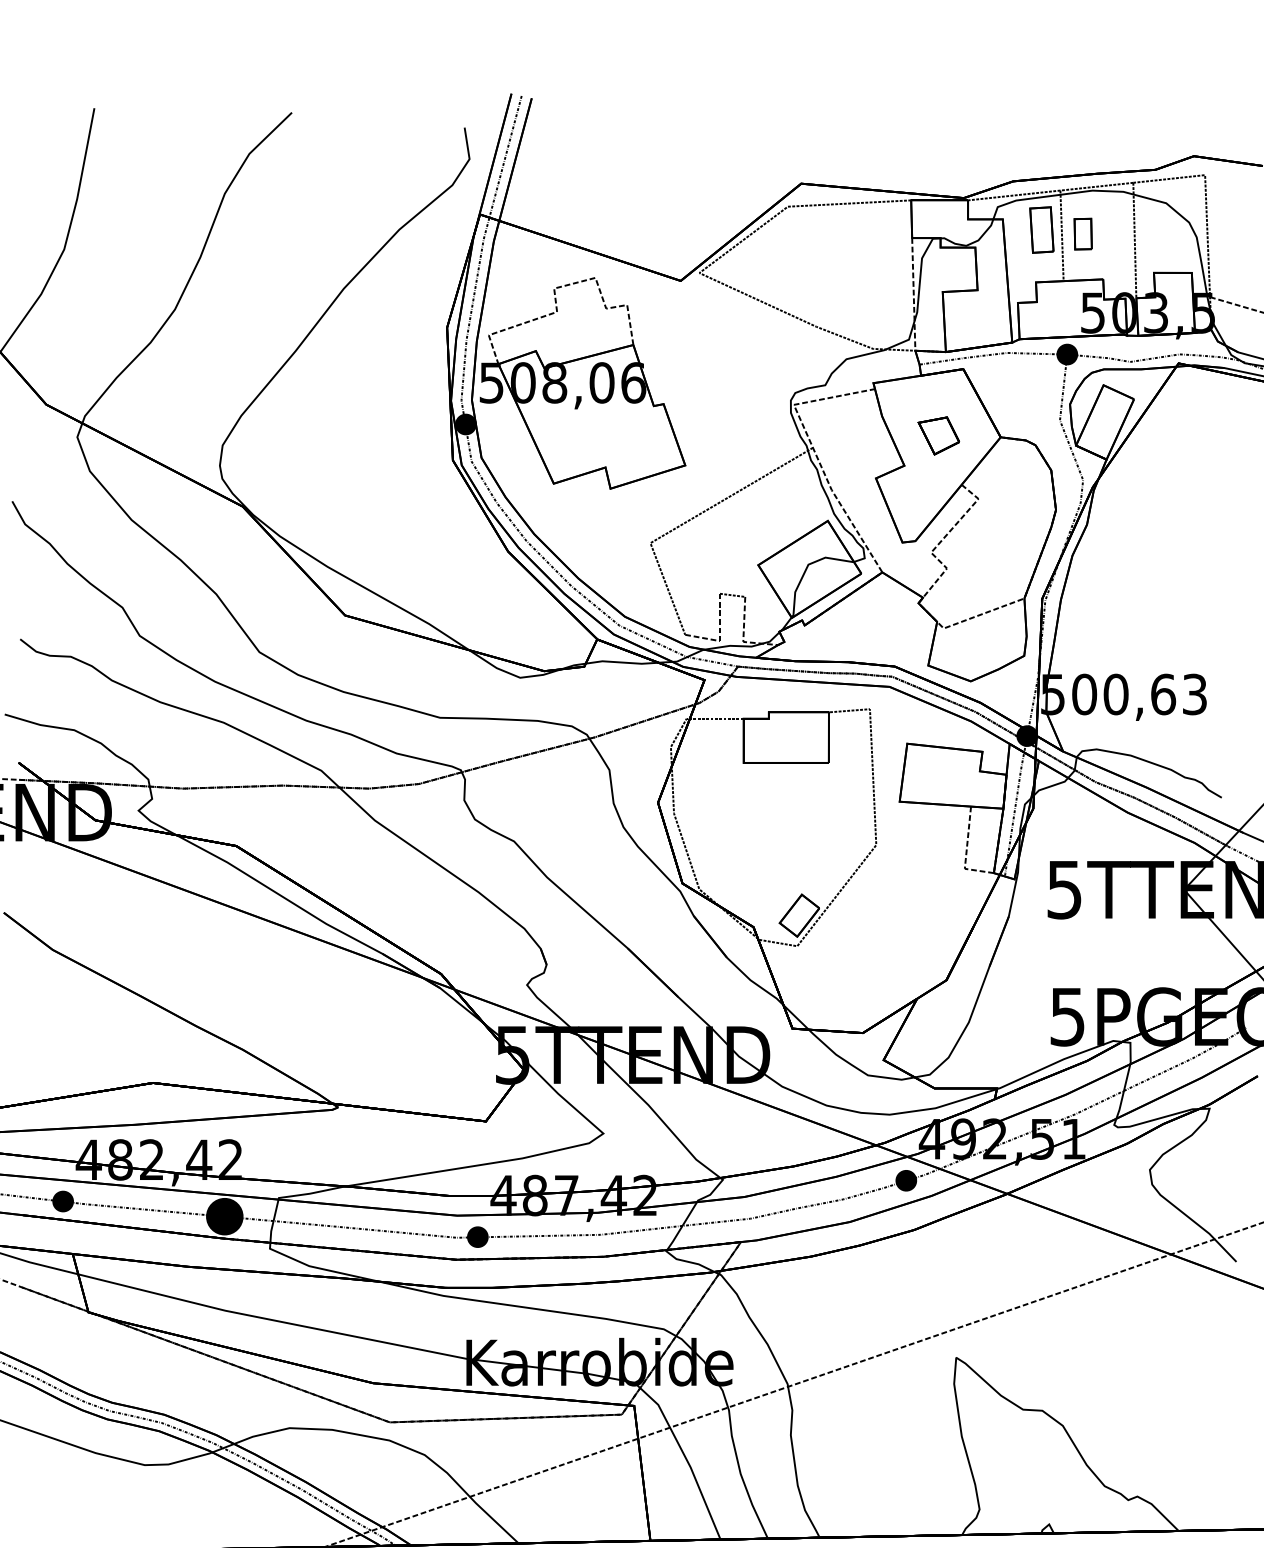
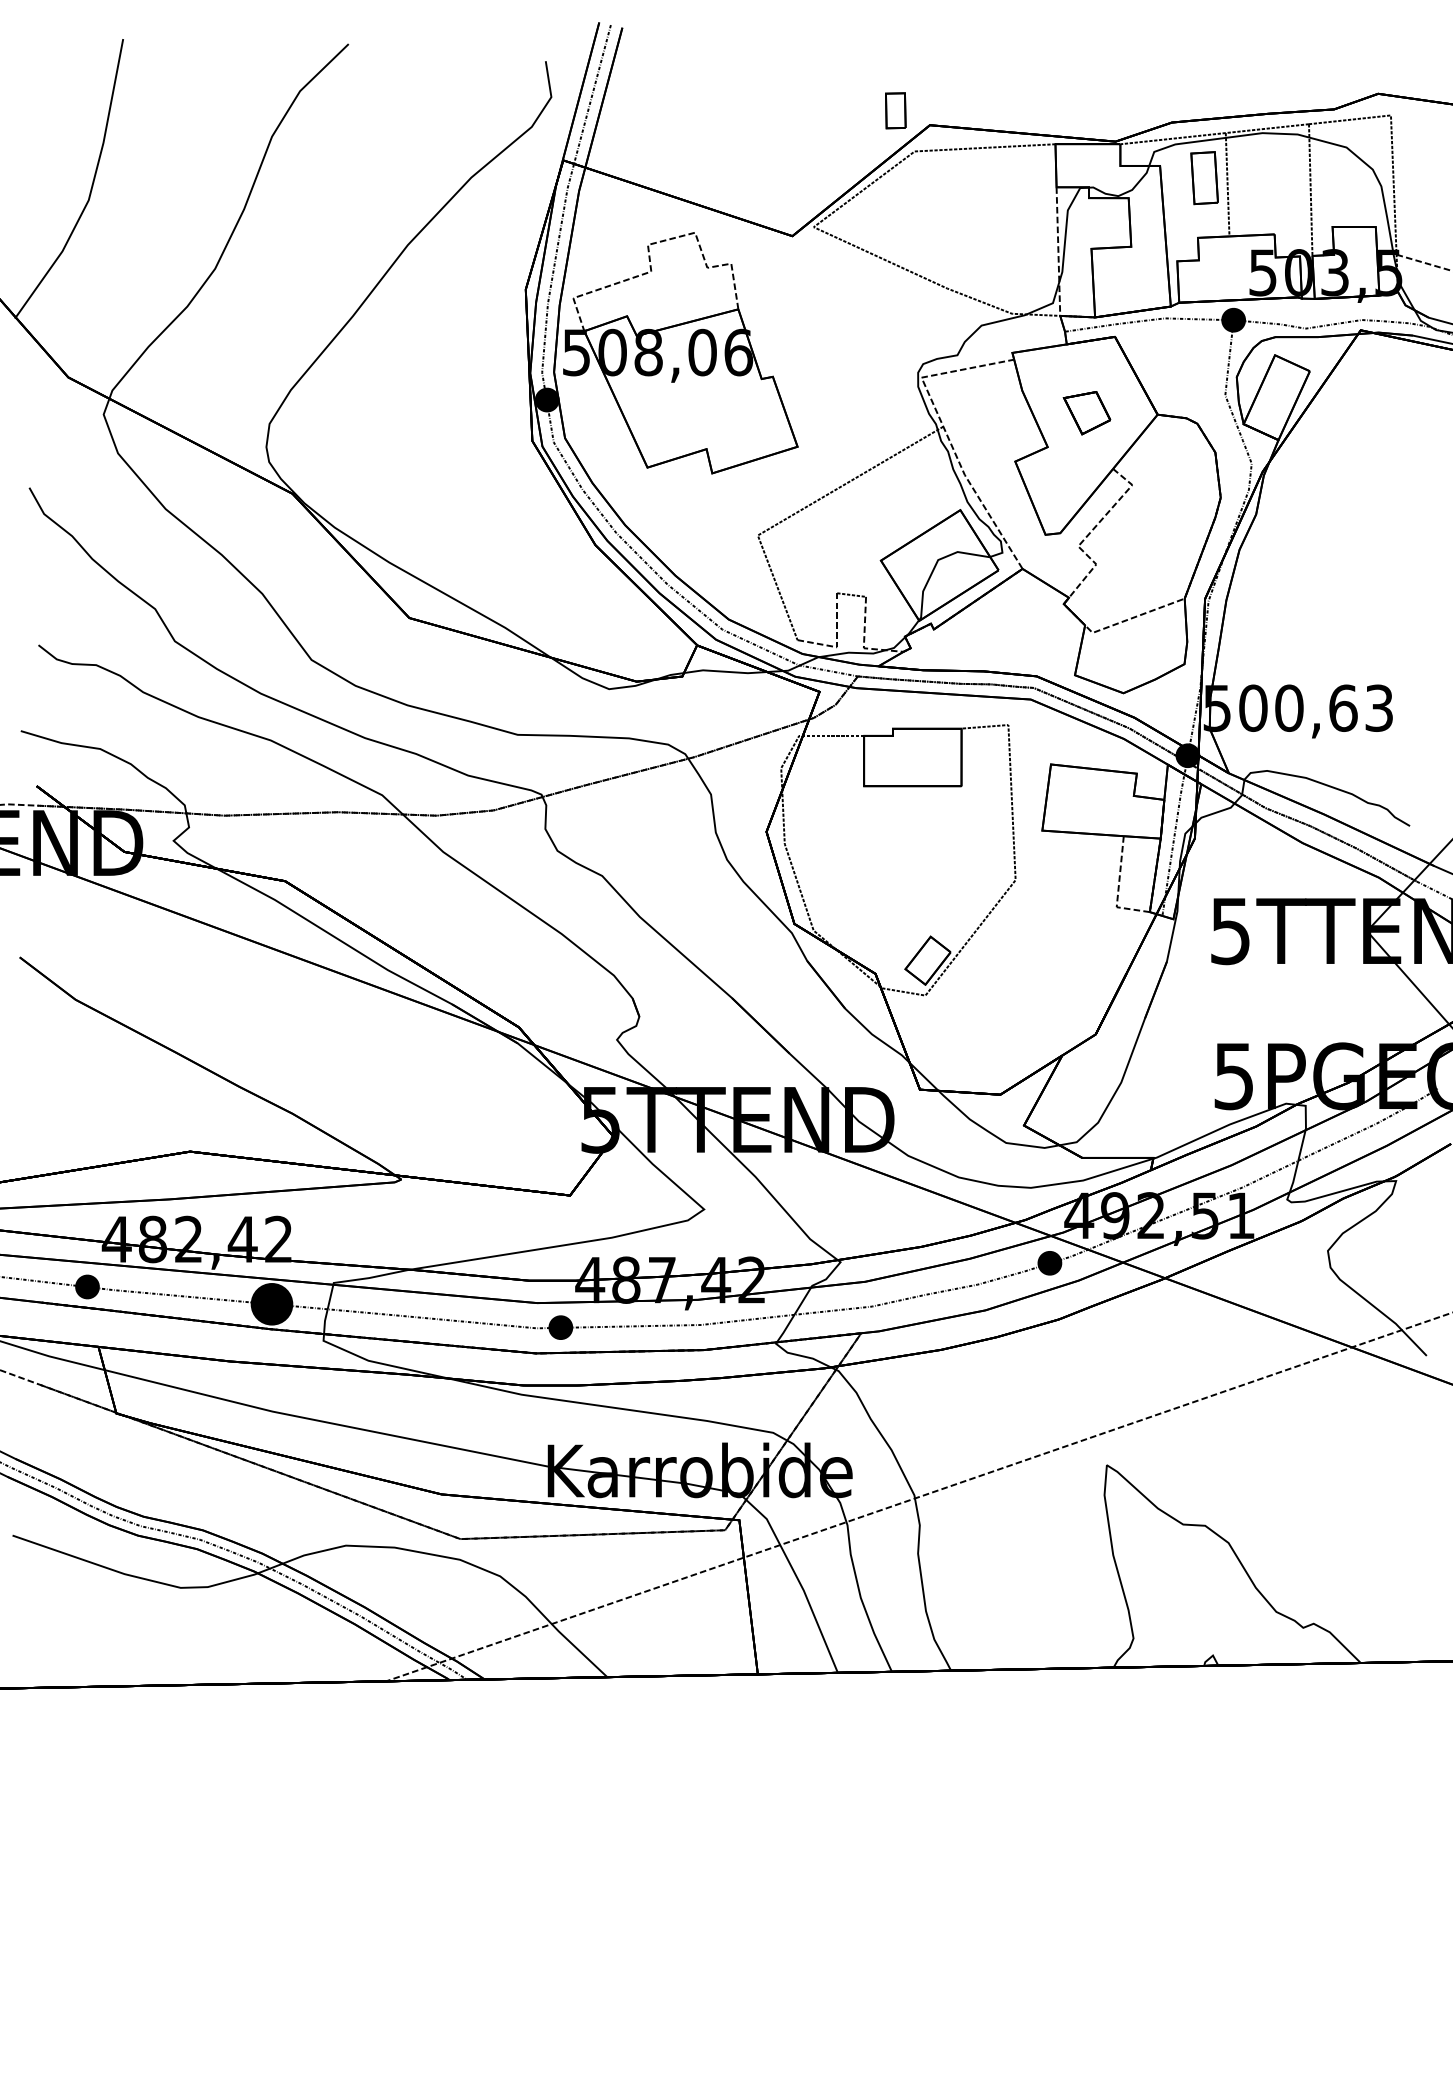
part: (1082, 233) -> (895, 110), moved

